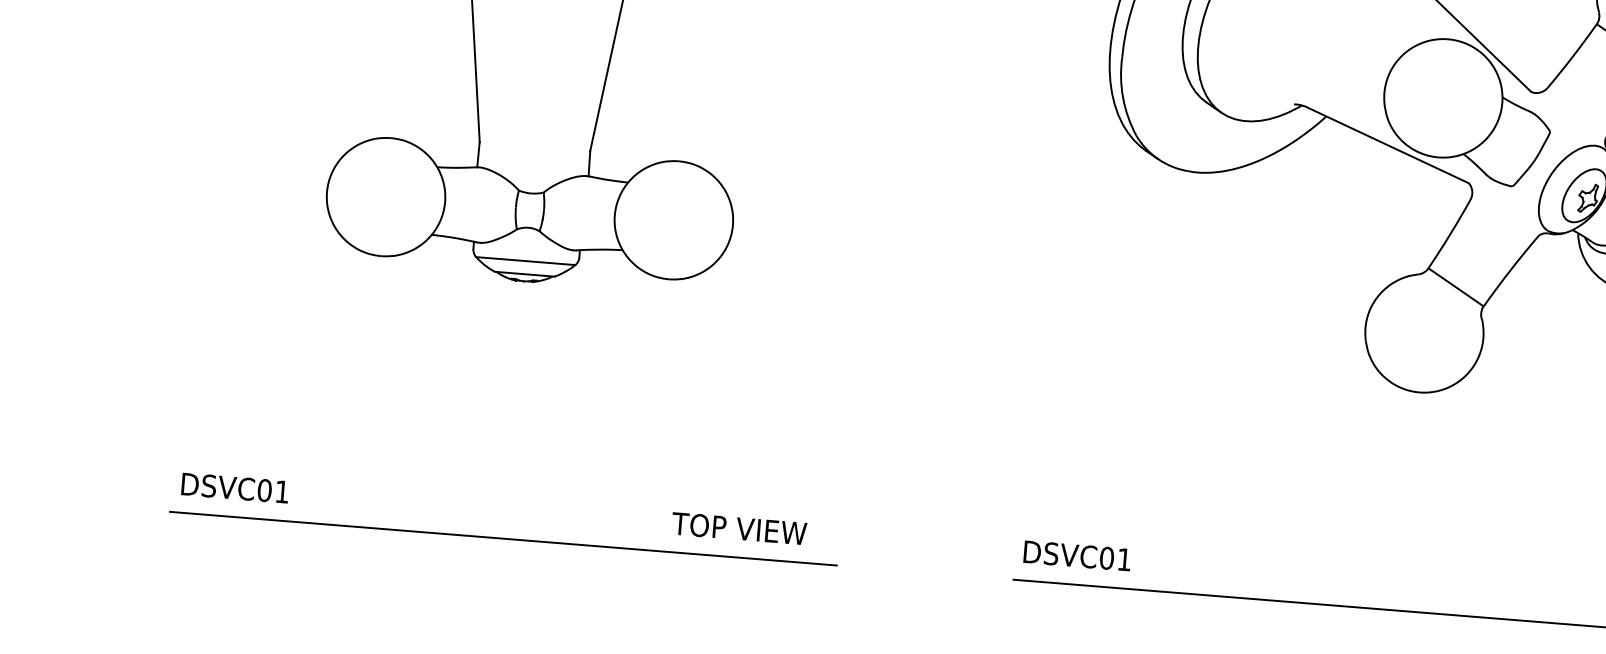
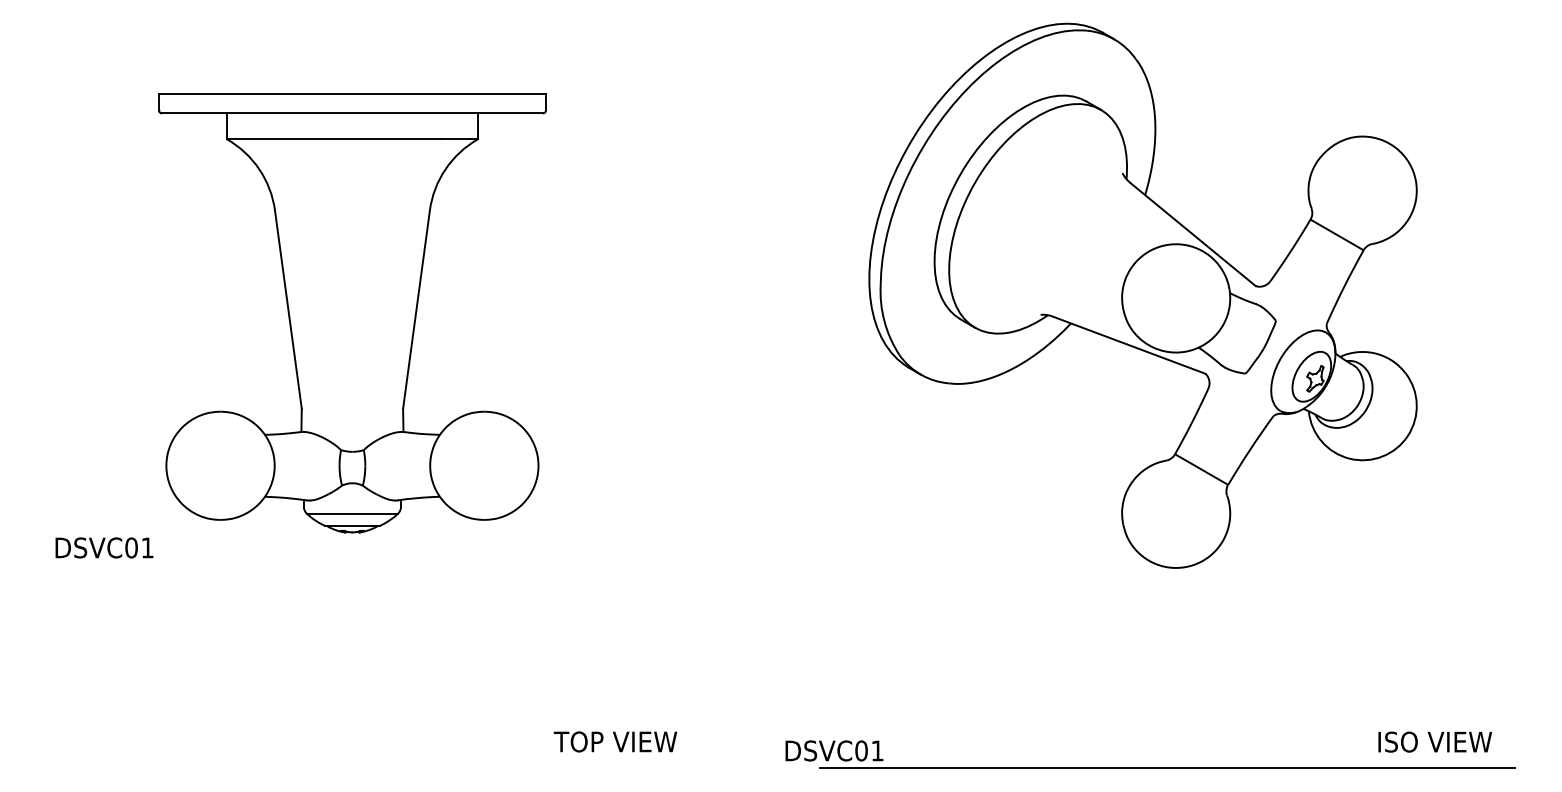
text: (235, 487) -> (104, 547), moved
text: (739, 528) -> (615, 741), moved
line: (503, 537) -> (352, 767), removed
text: (1077, 555) -> (834, 750), moved

